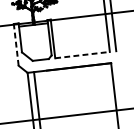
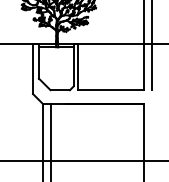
line: (16, 44) -> (33, 68), dashed -> solid
line: (83, 55) -> (111, 90), dashed -> solid

